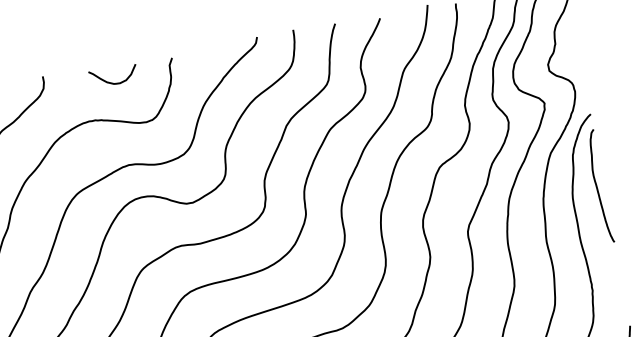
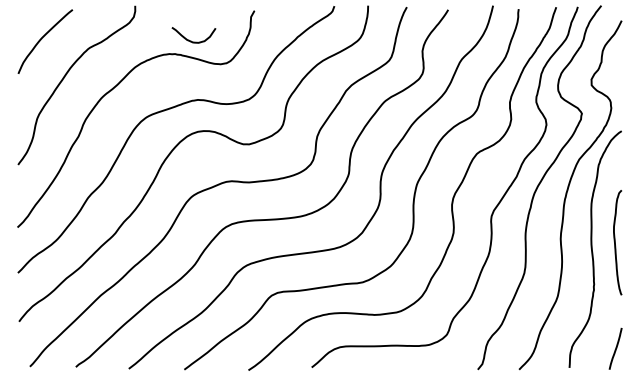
curve: (111, 82) -> (191, 40), moved
curve: (597, 186) -> (615, 242), moved

